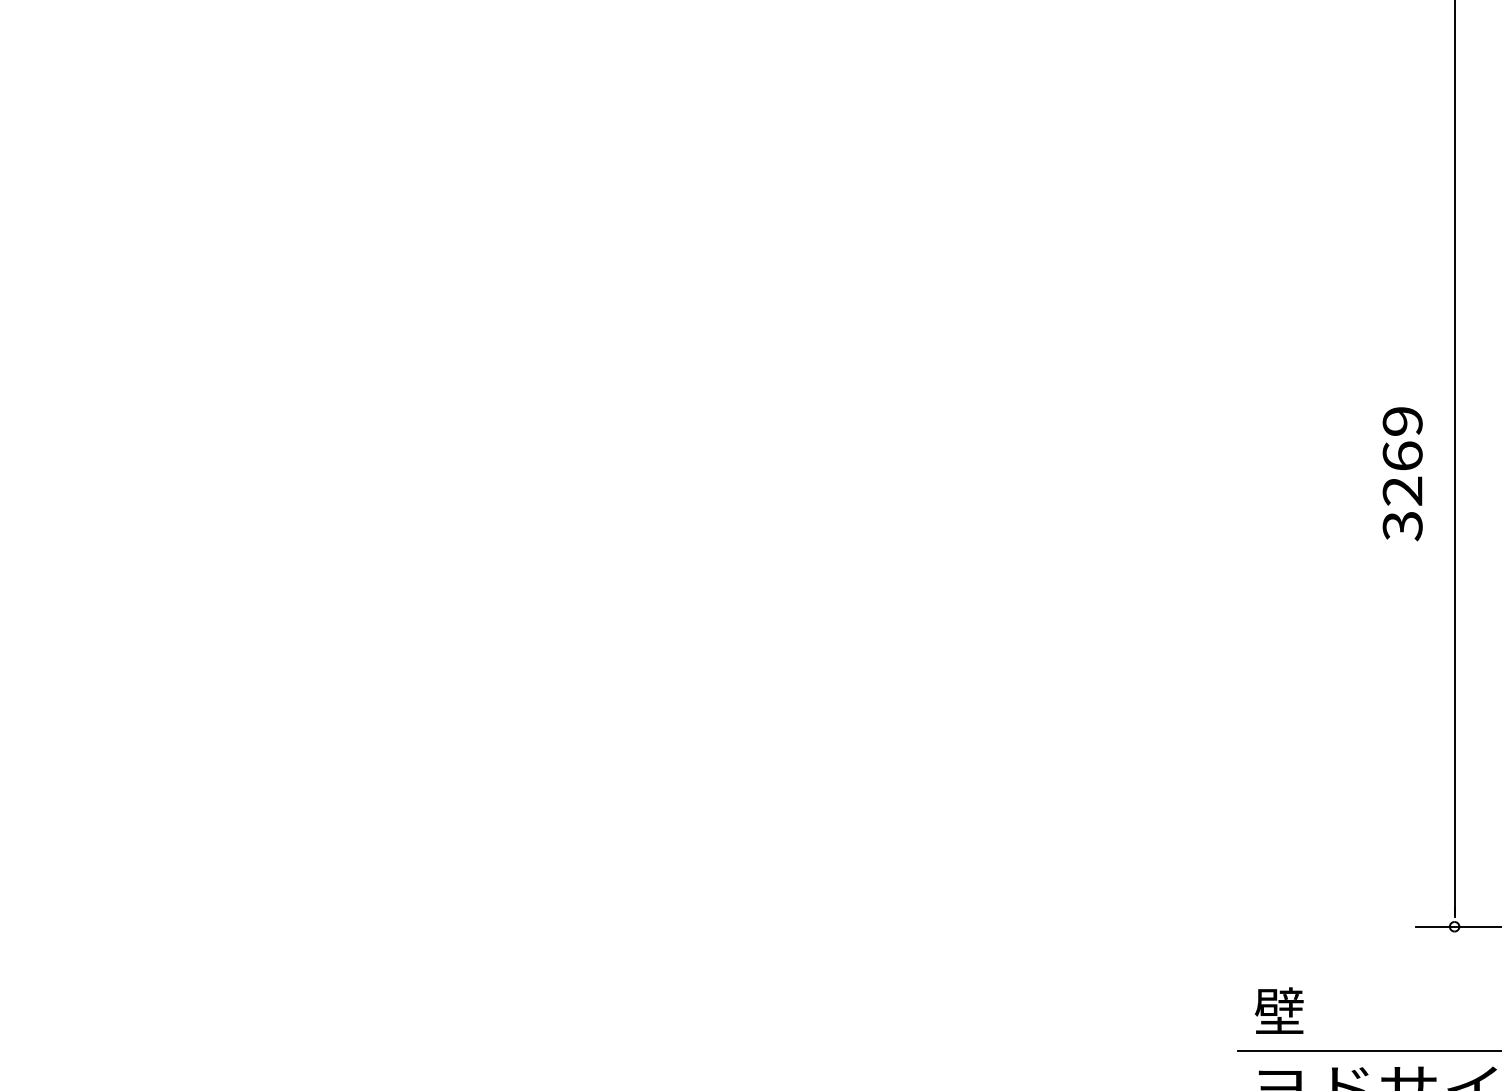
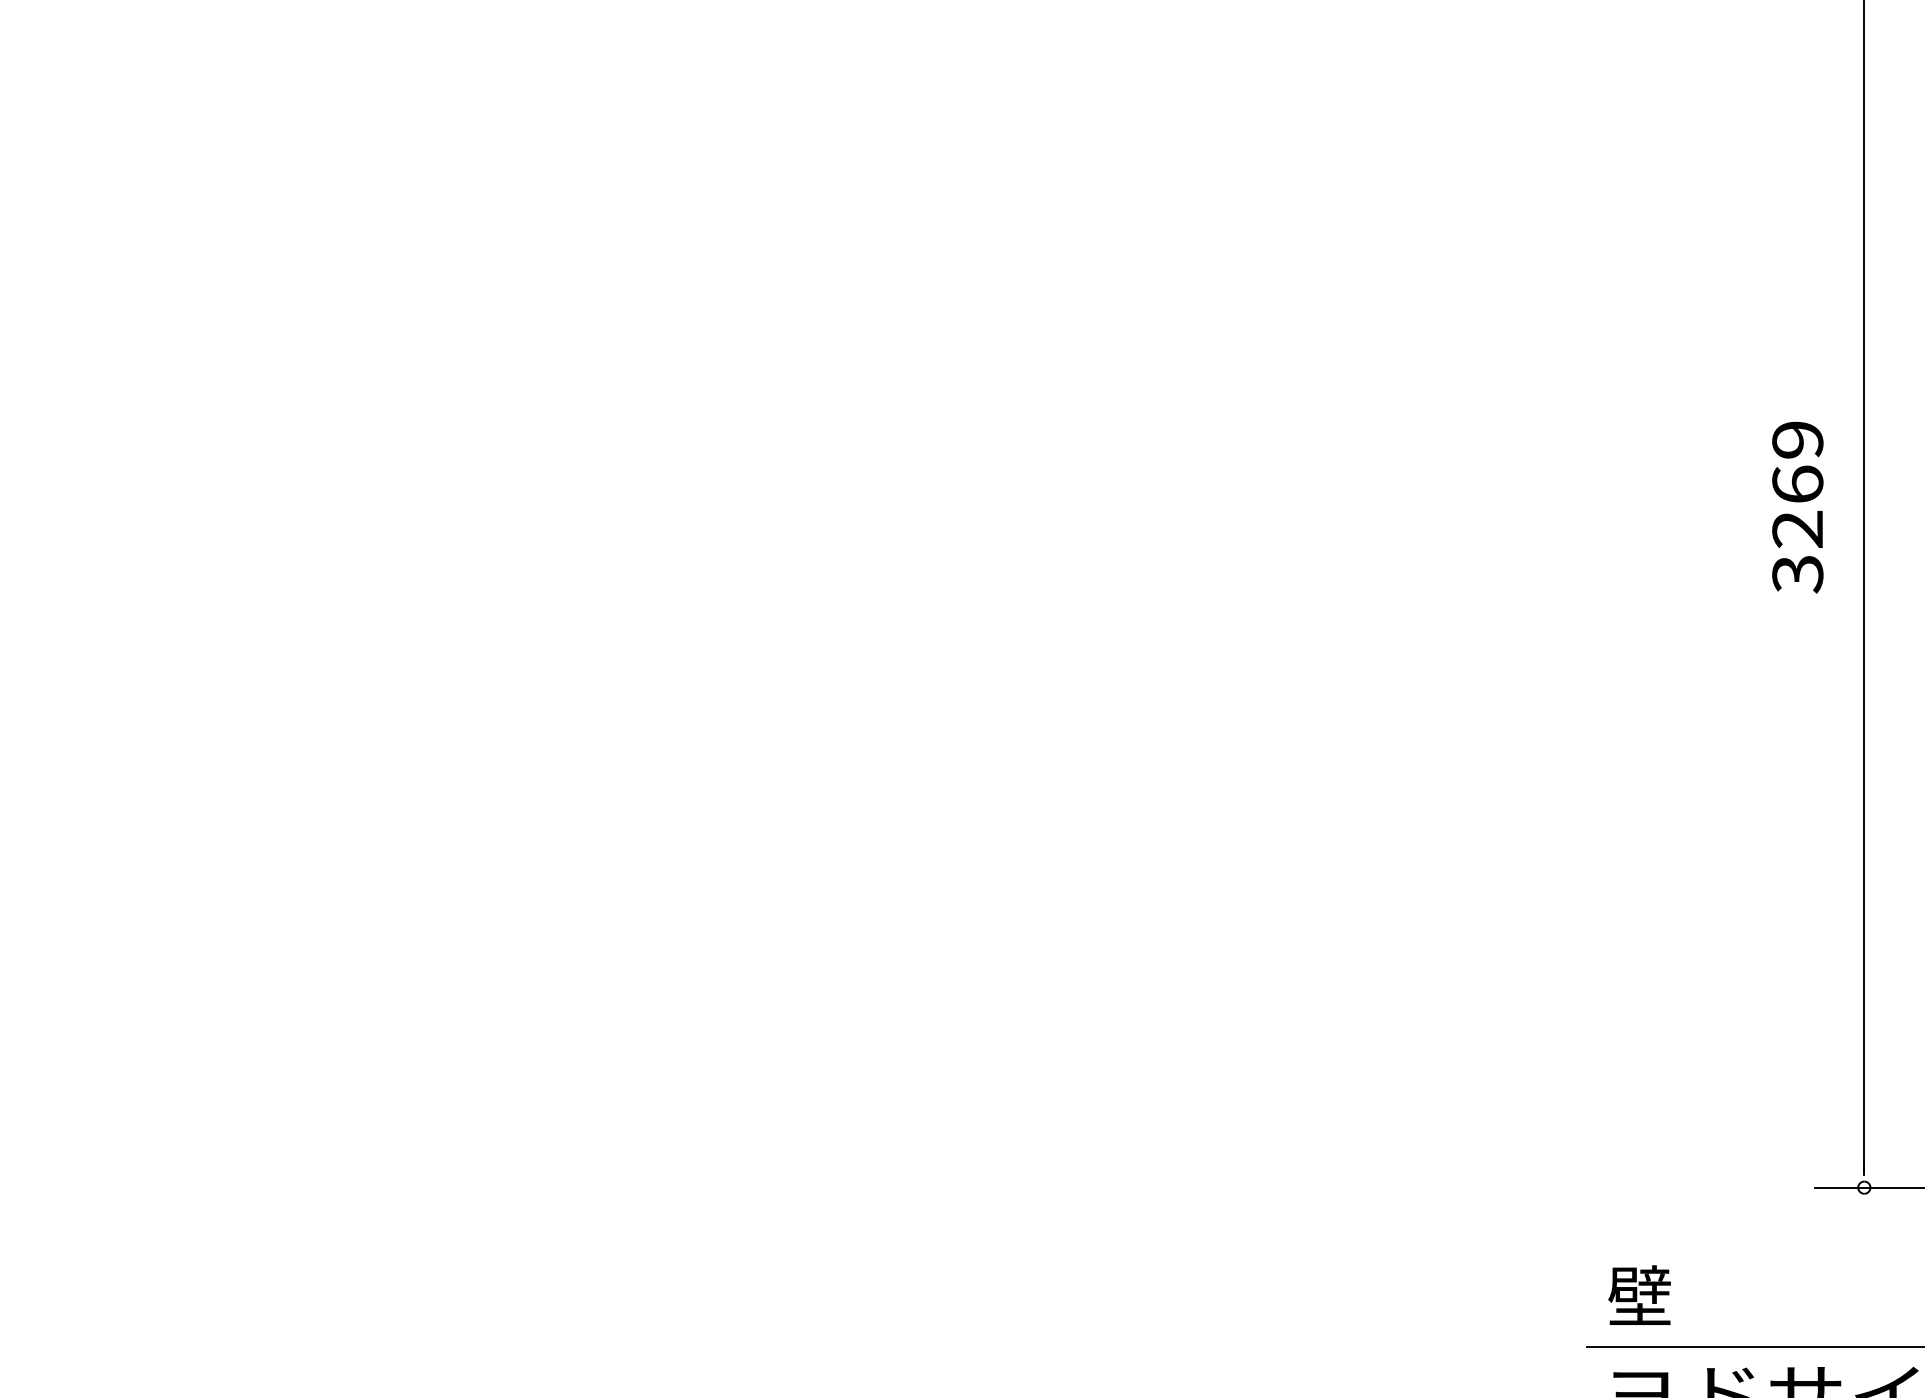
text: (1402, 474) -> (1797, 507), moved

